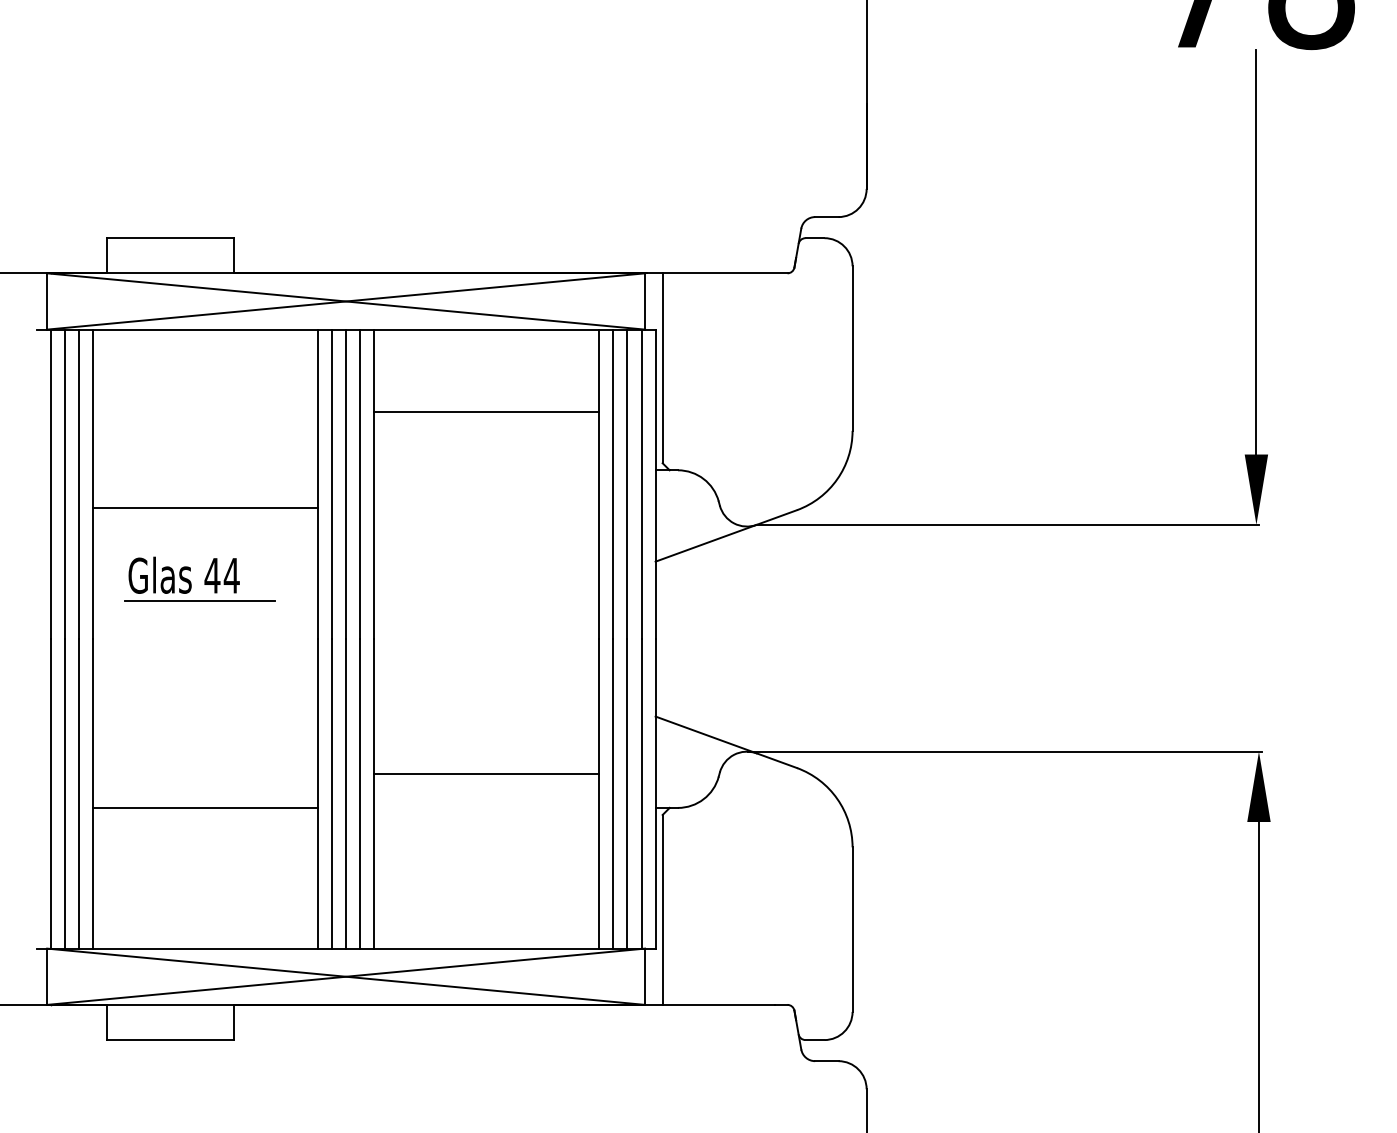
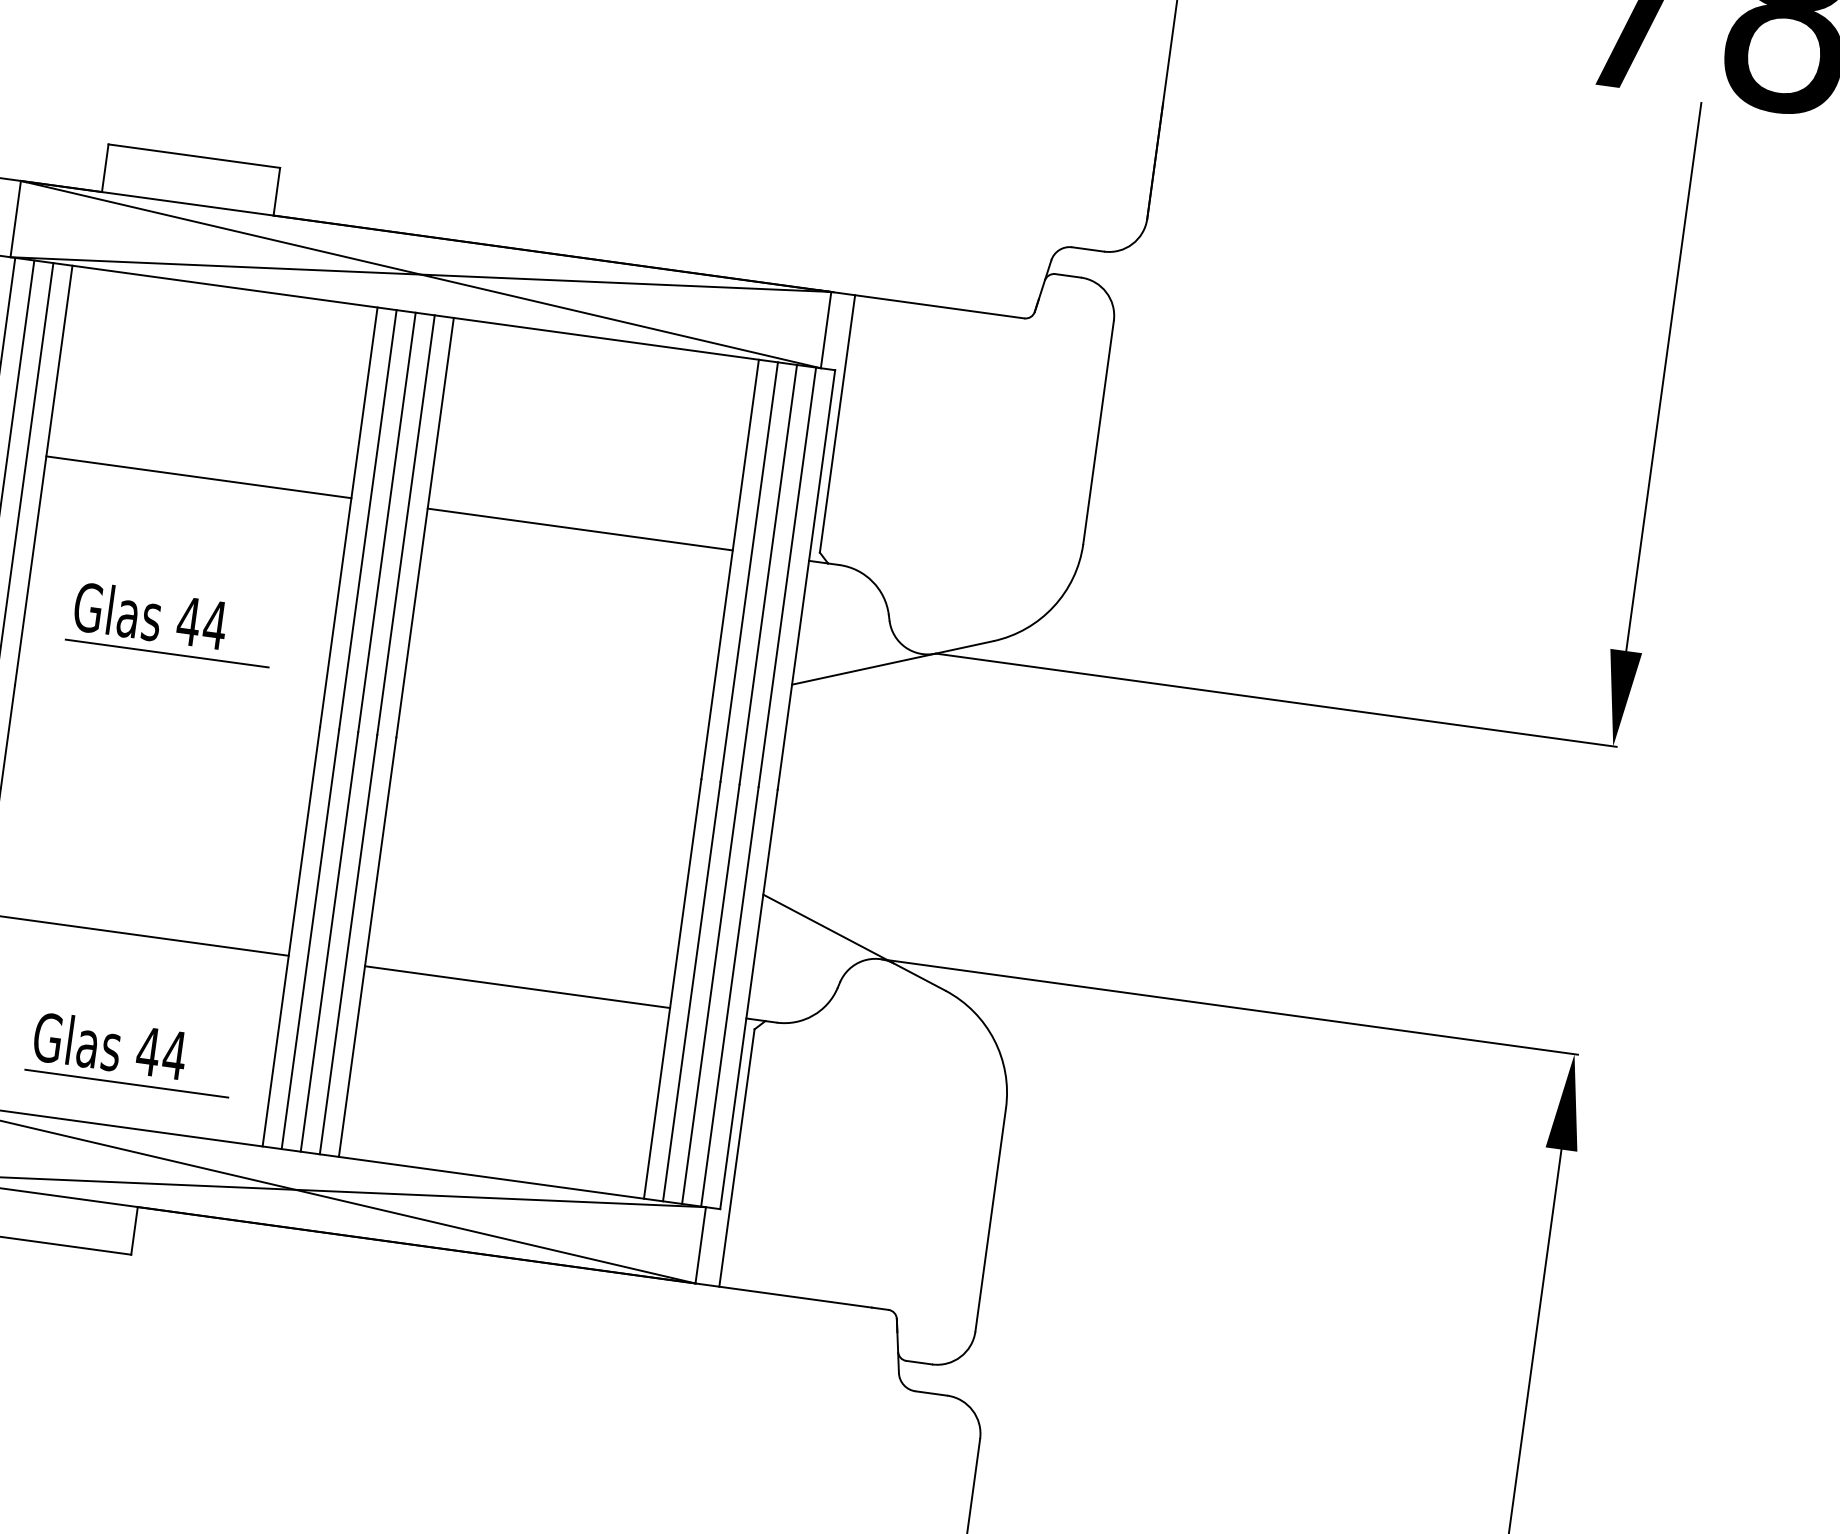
line: (486, 412) -> (579, 529), moved
line: (204, 508) -> (197, 477), moved
line: (486, 773) -> (517, 986), moved
part: (213, 894) -> (131, 1053), added

